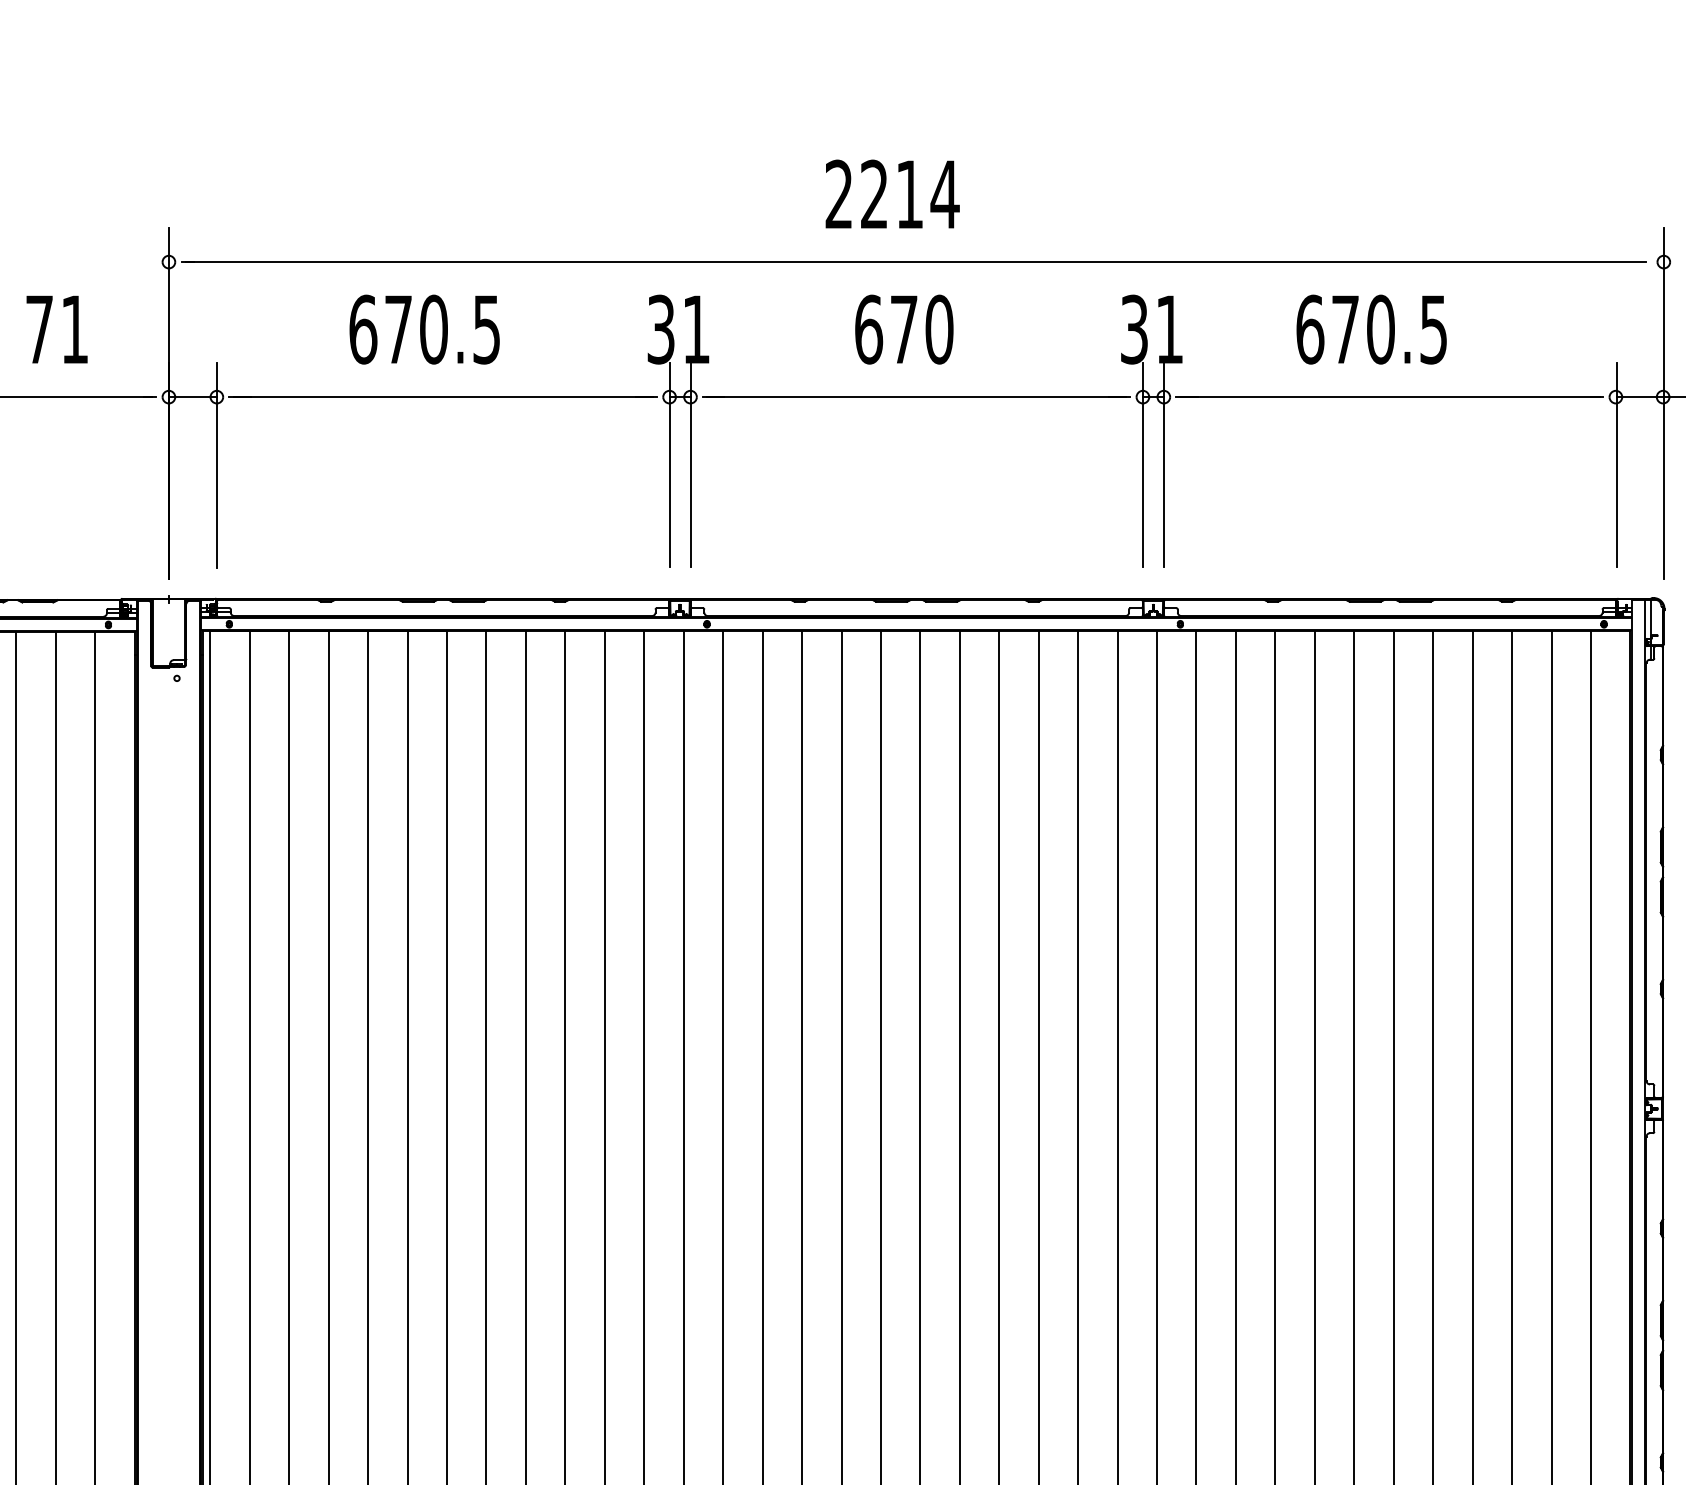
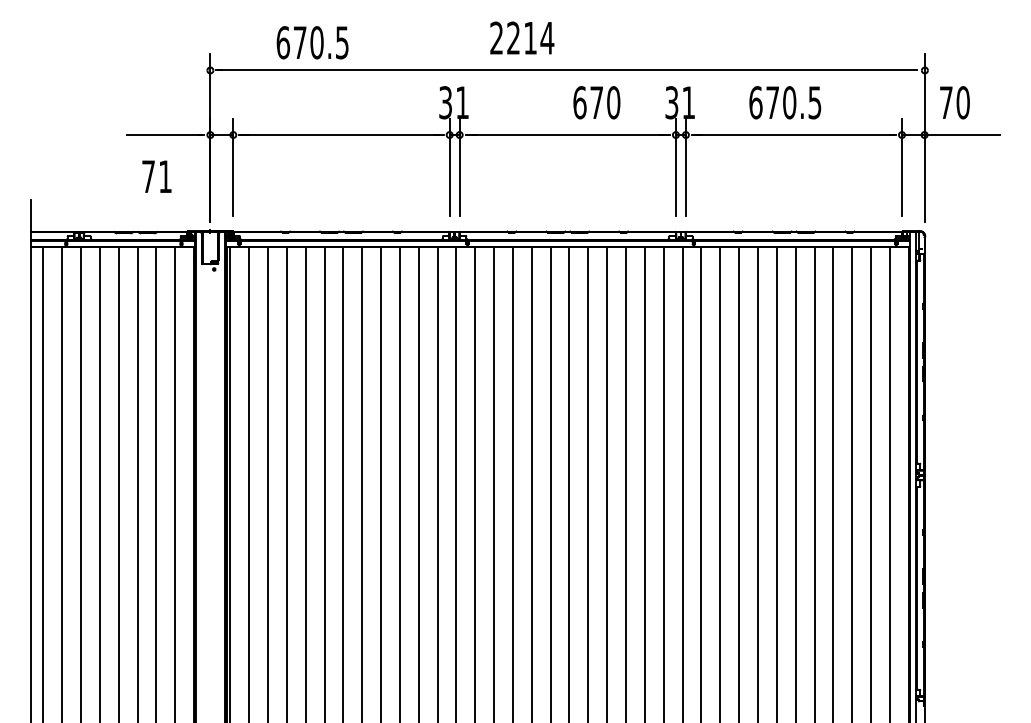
text: (893, 193) -> (522, 37), moved
text: (56, 329) -> (156, 176), moved
text: (424, 329) -> (312, 42), moved
text: (903, 329) -> (596, 102), moved

